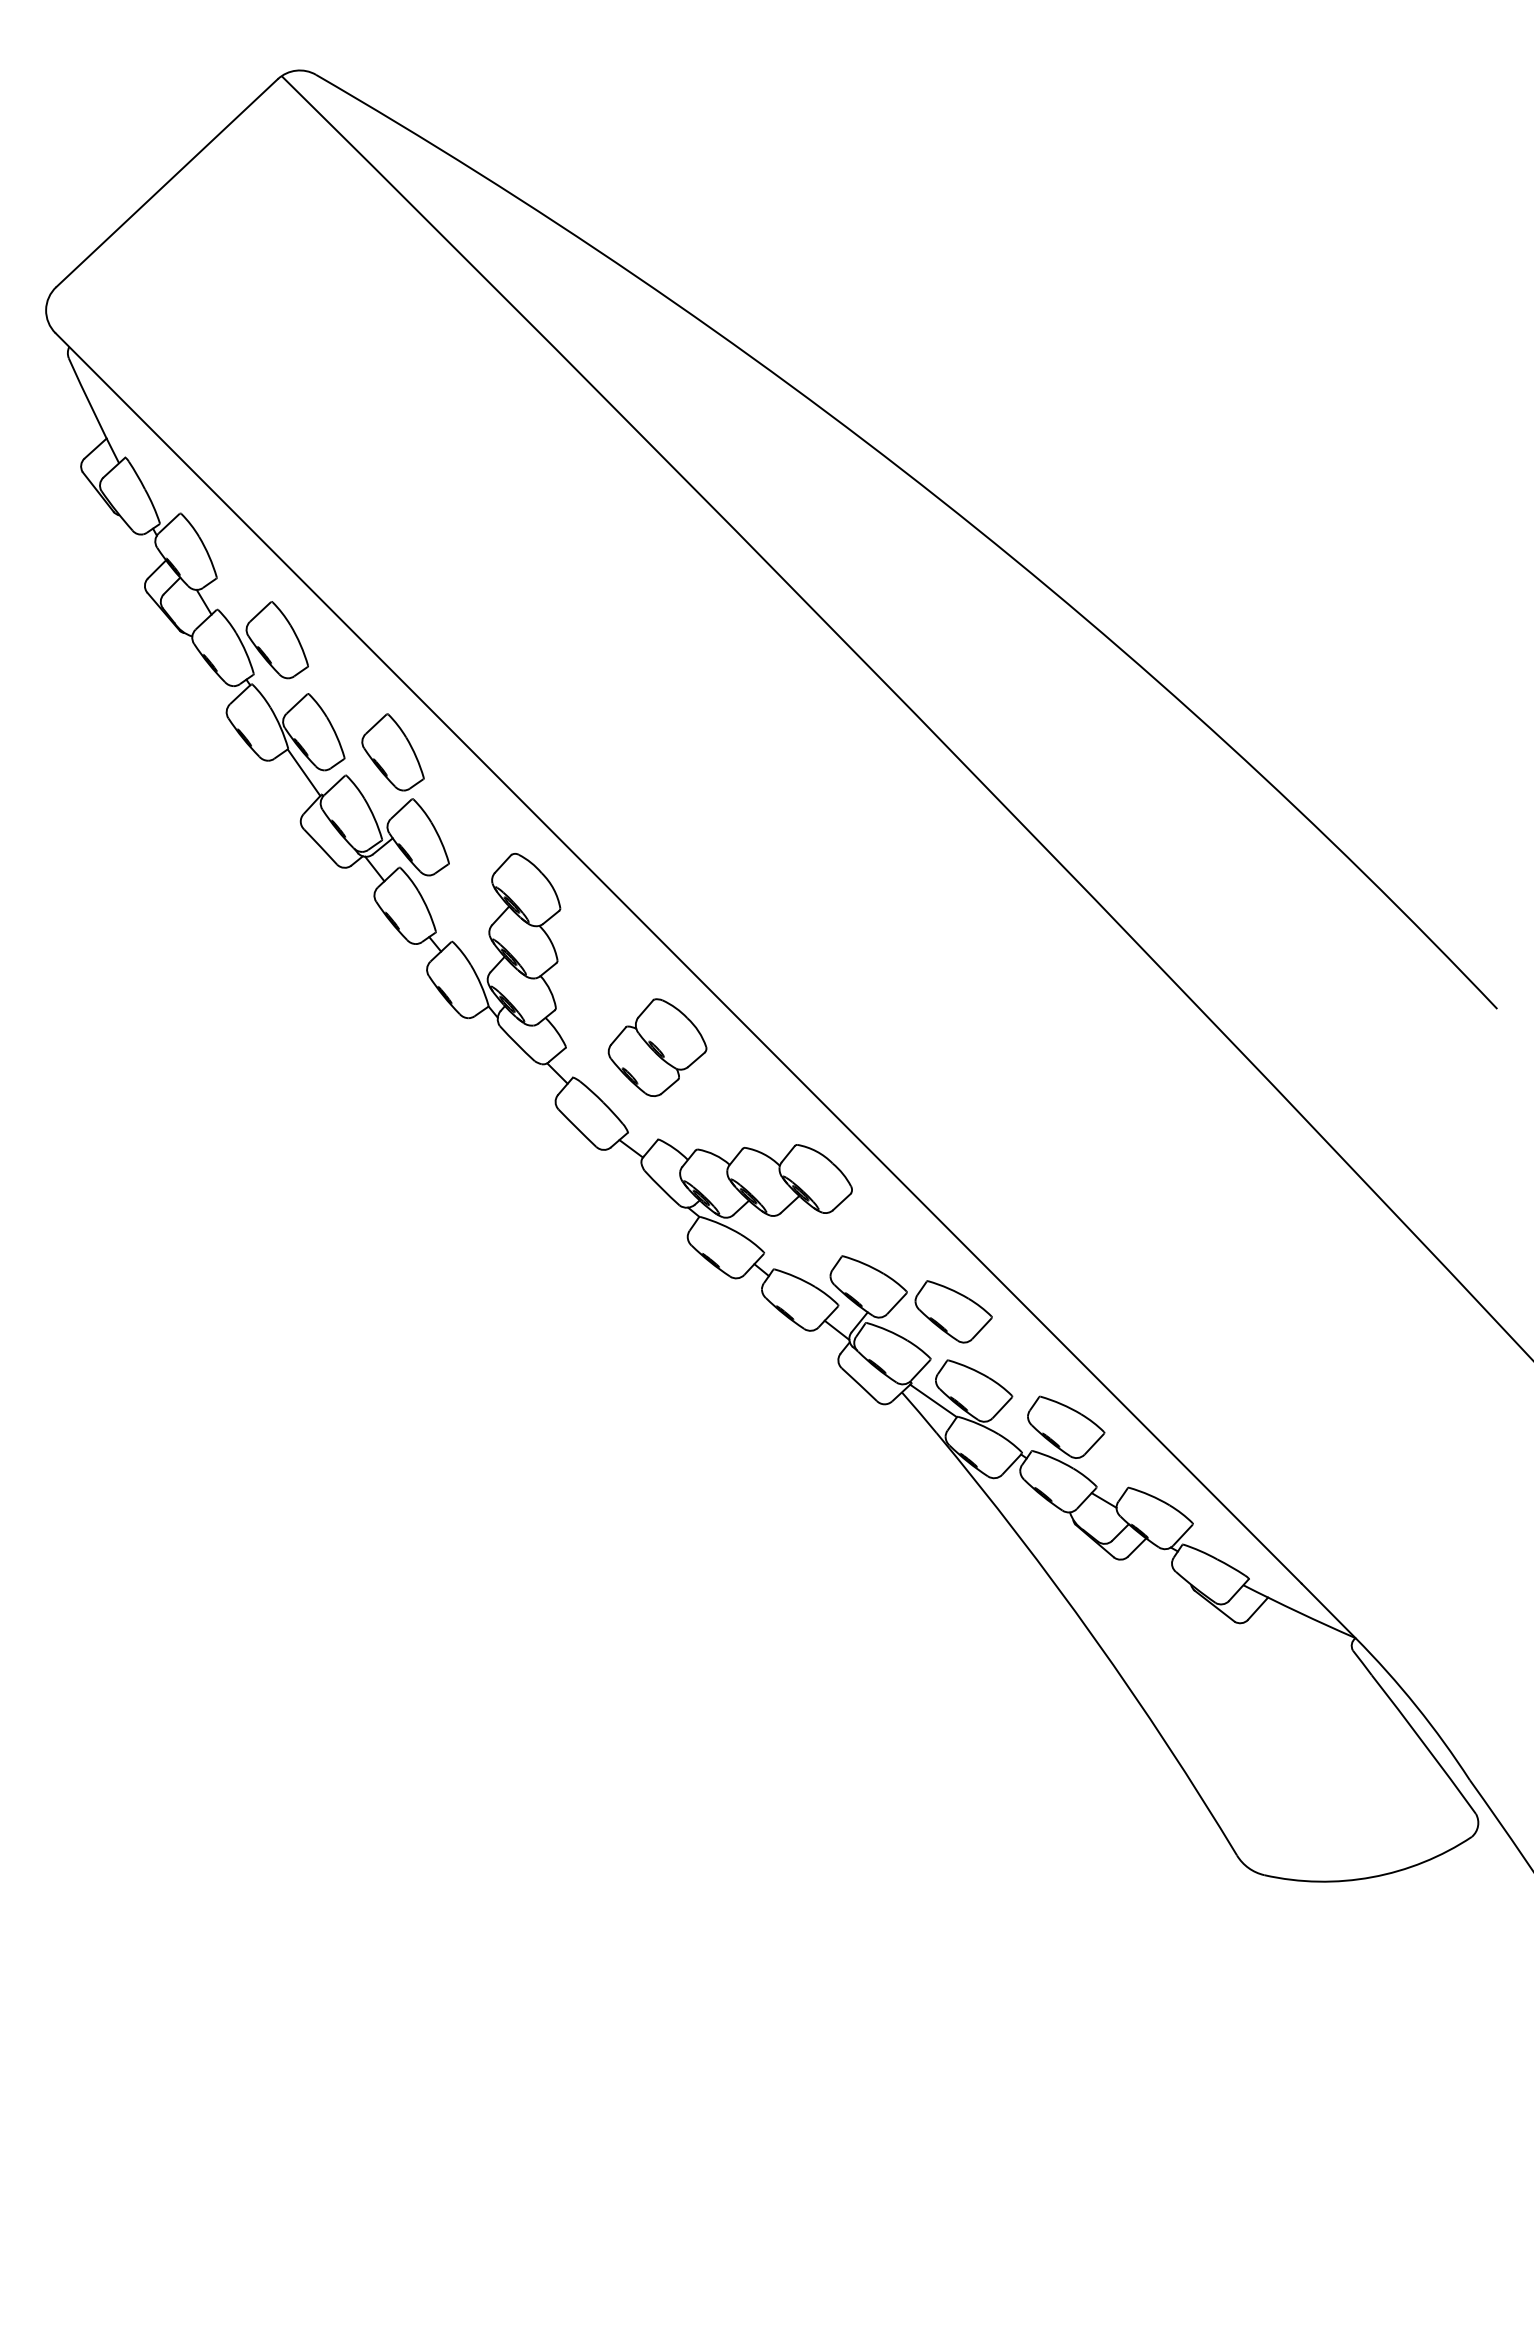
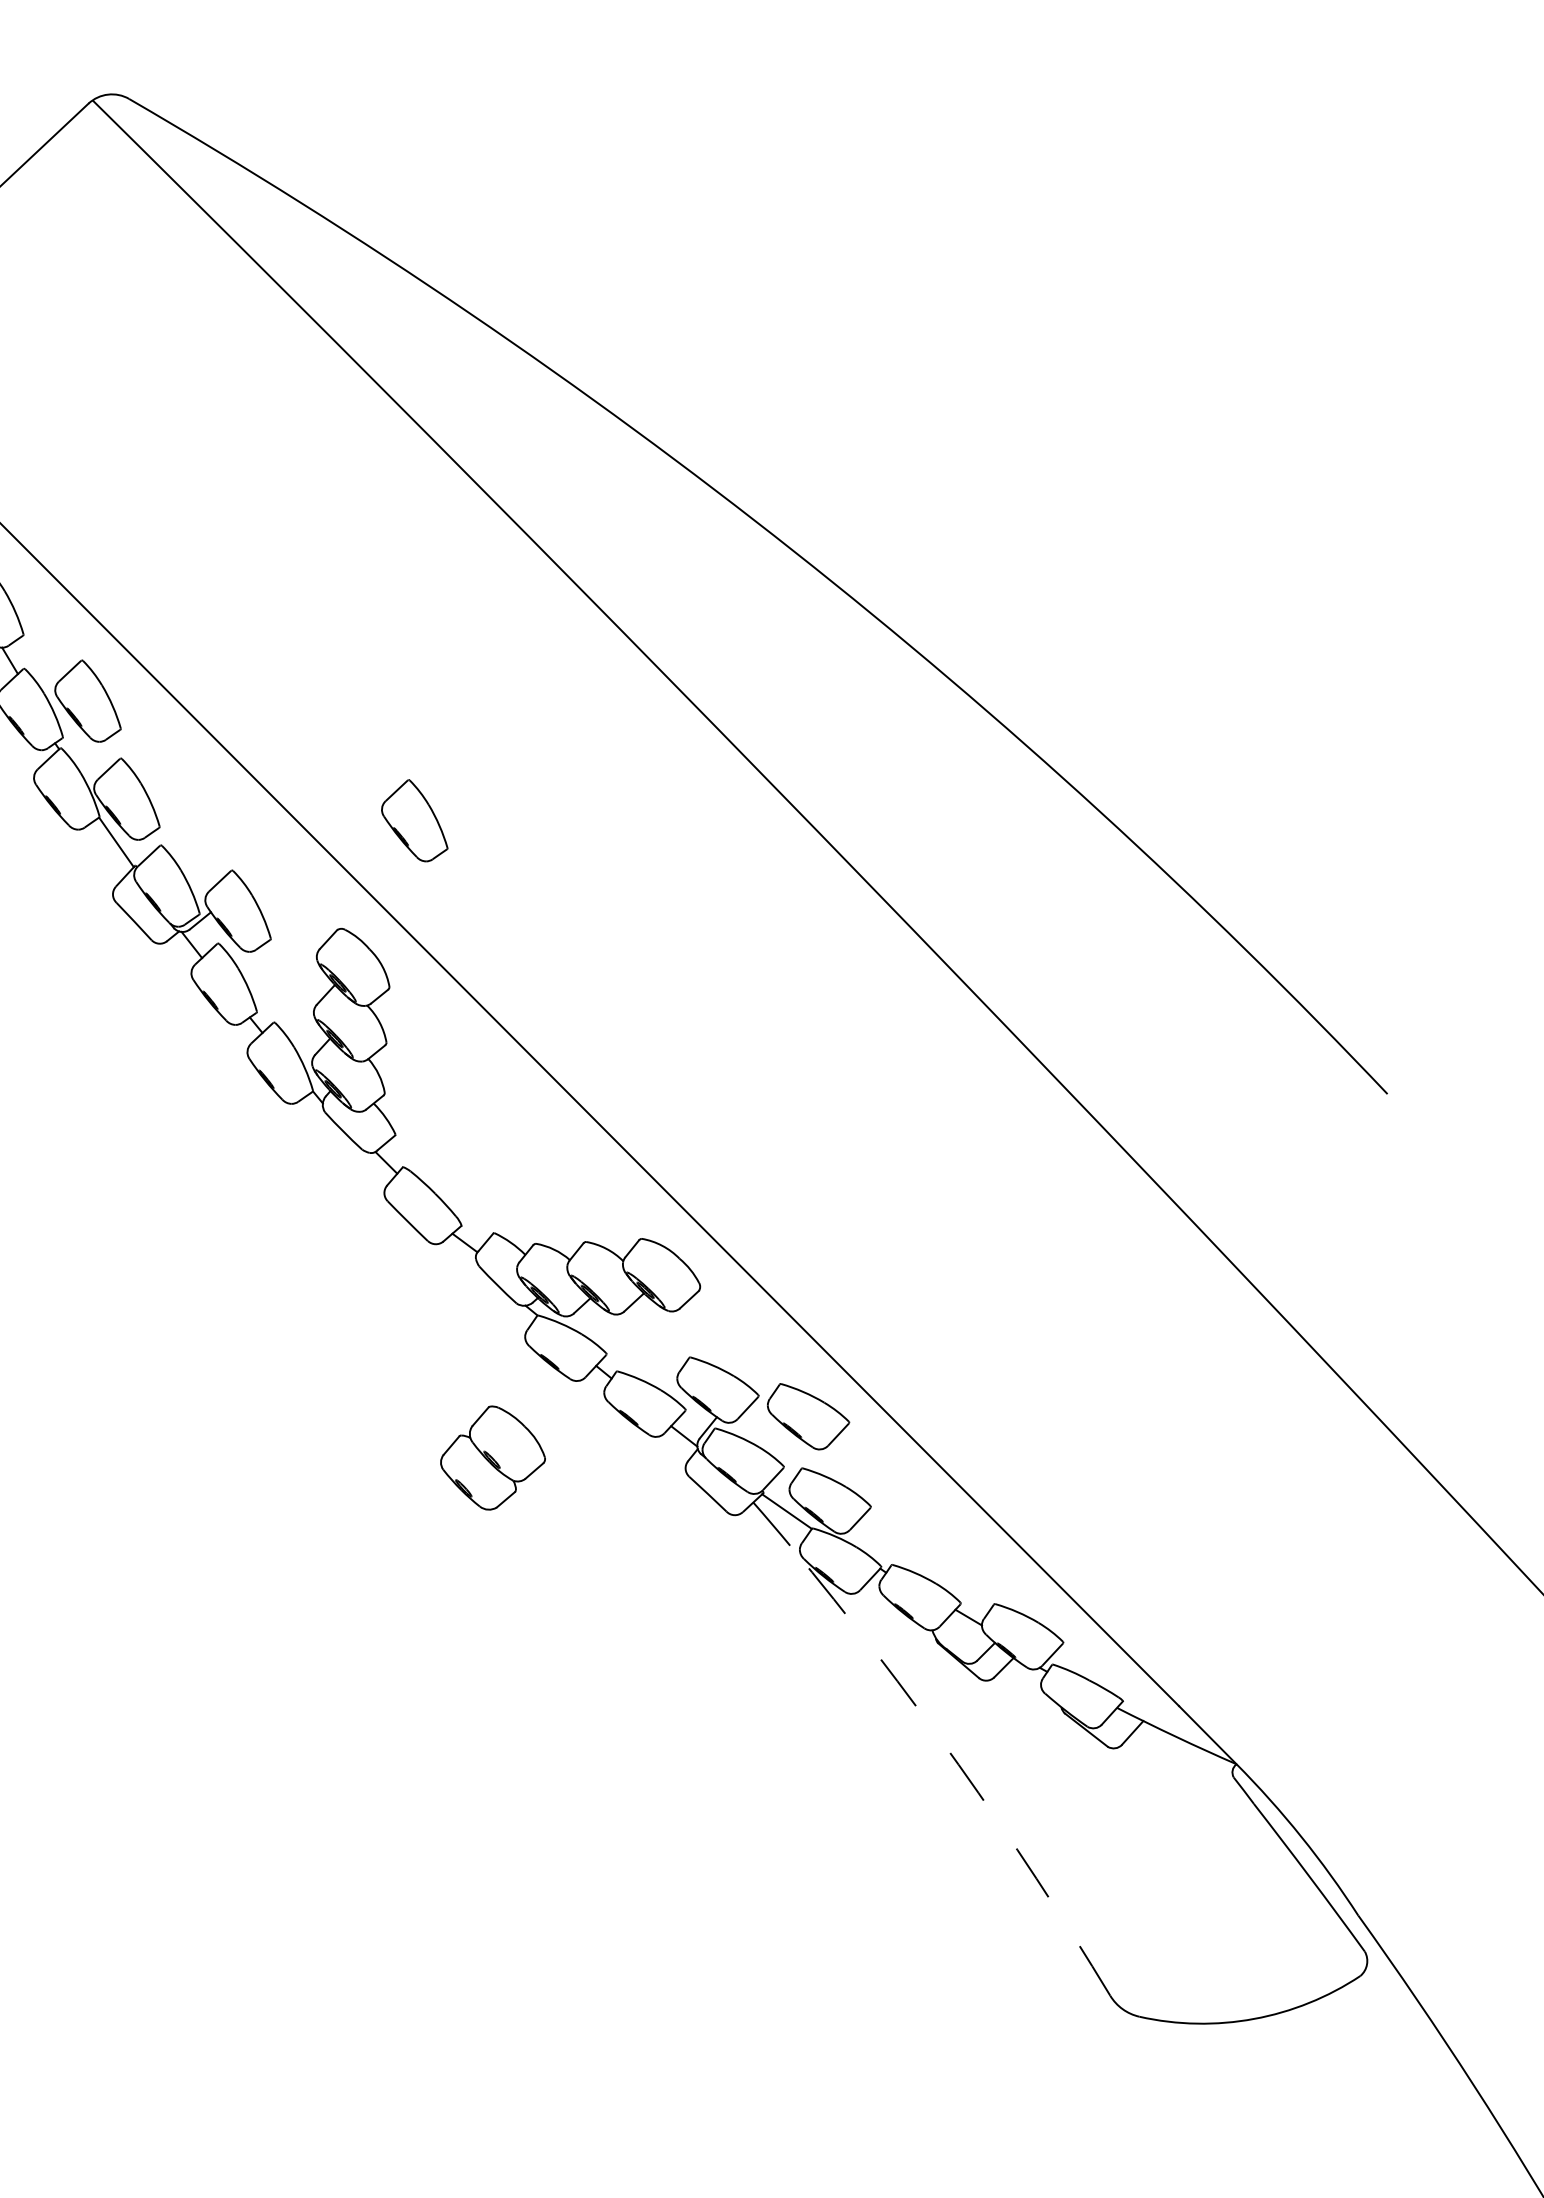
part: (392, 752) -> (414, 820), moved
part: (657, 1047) -> (492, 1457), moved
part: (1066, 1426) -> (928, 1538), removed
arc: (1094, 1638) -> (958, 1764), solid -> dashed

